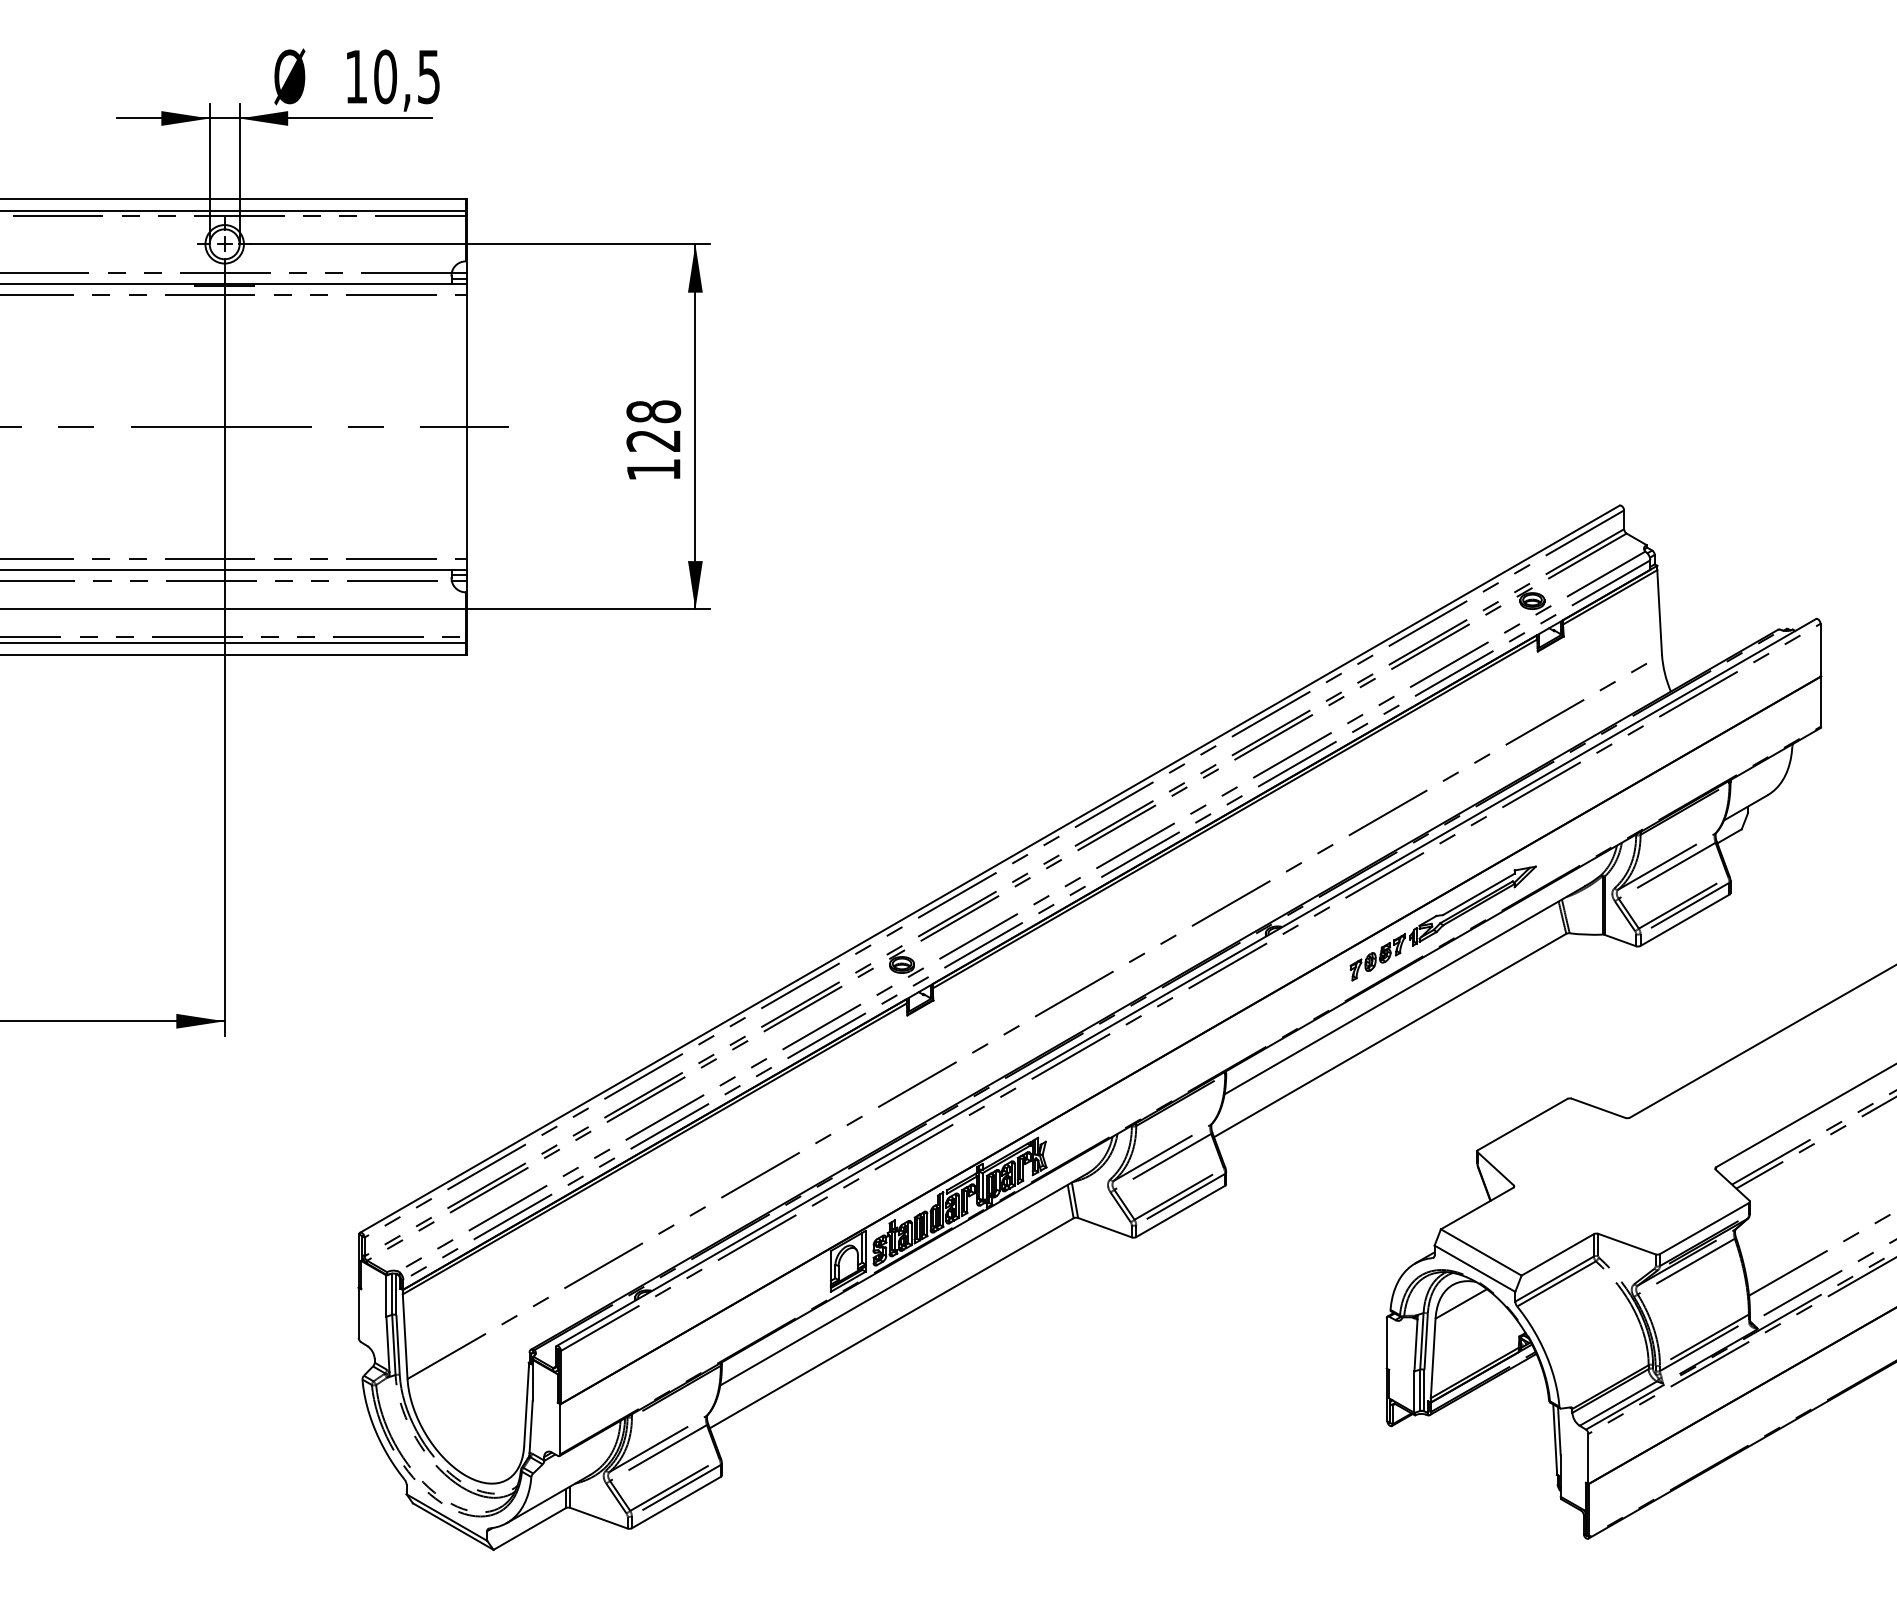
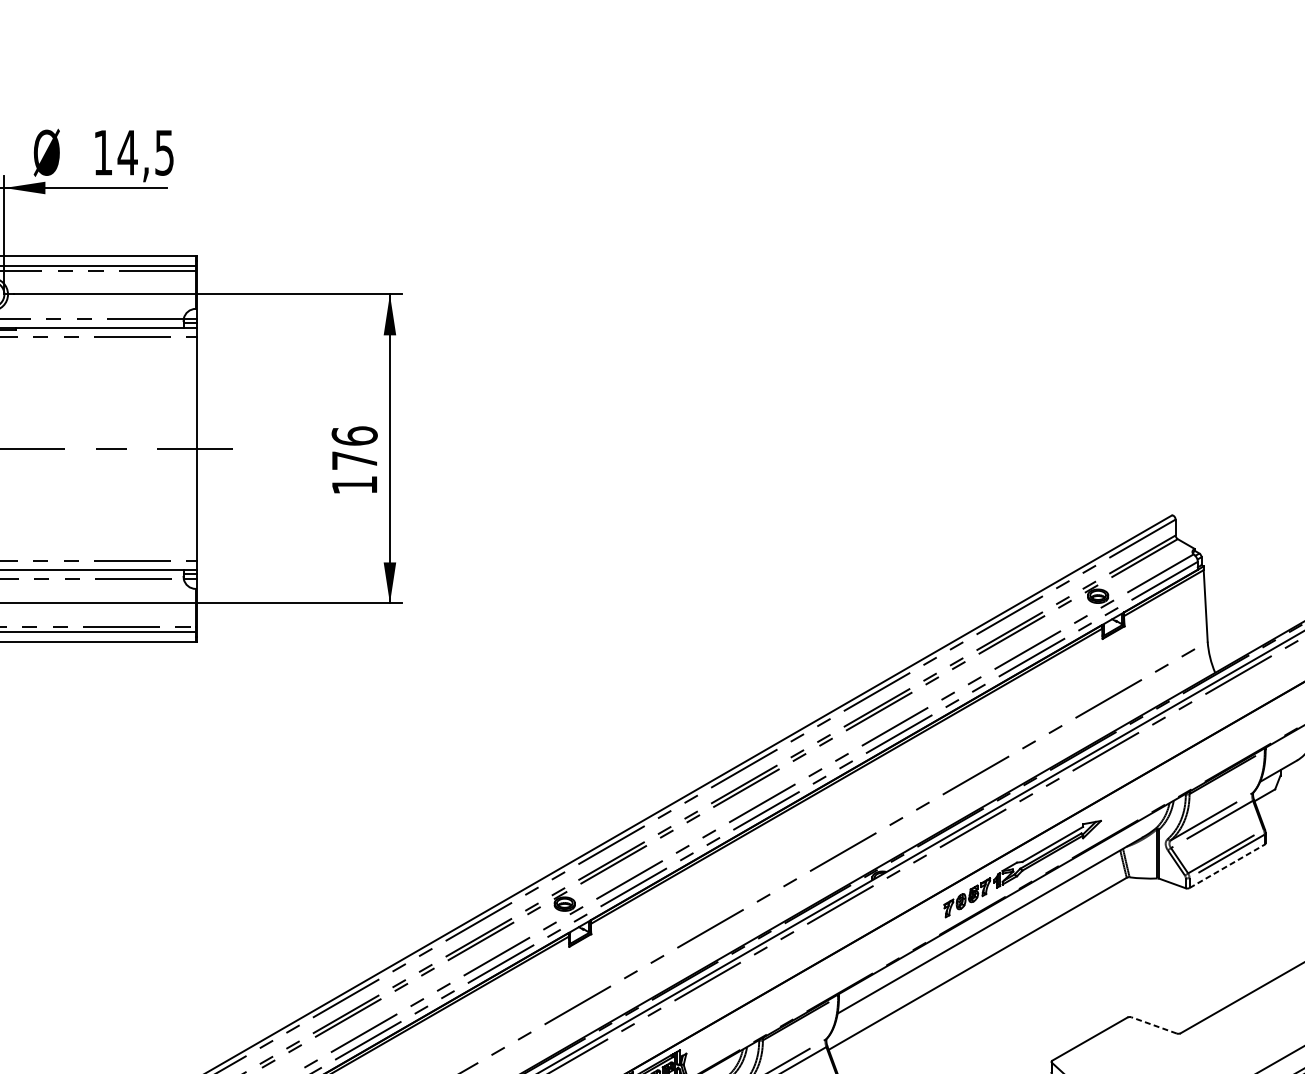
text: (385, 76) -> (127, 152), 10,5 -> 14,5
text: (653, 425) -> (354, 447), 128 -> 176
line: (1685, 920) -> (1227, 866), solid -> dashed
line: (1598, 1108) -> (1153, 1025), solid -> dashed

